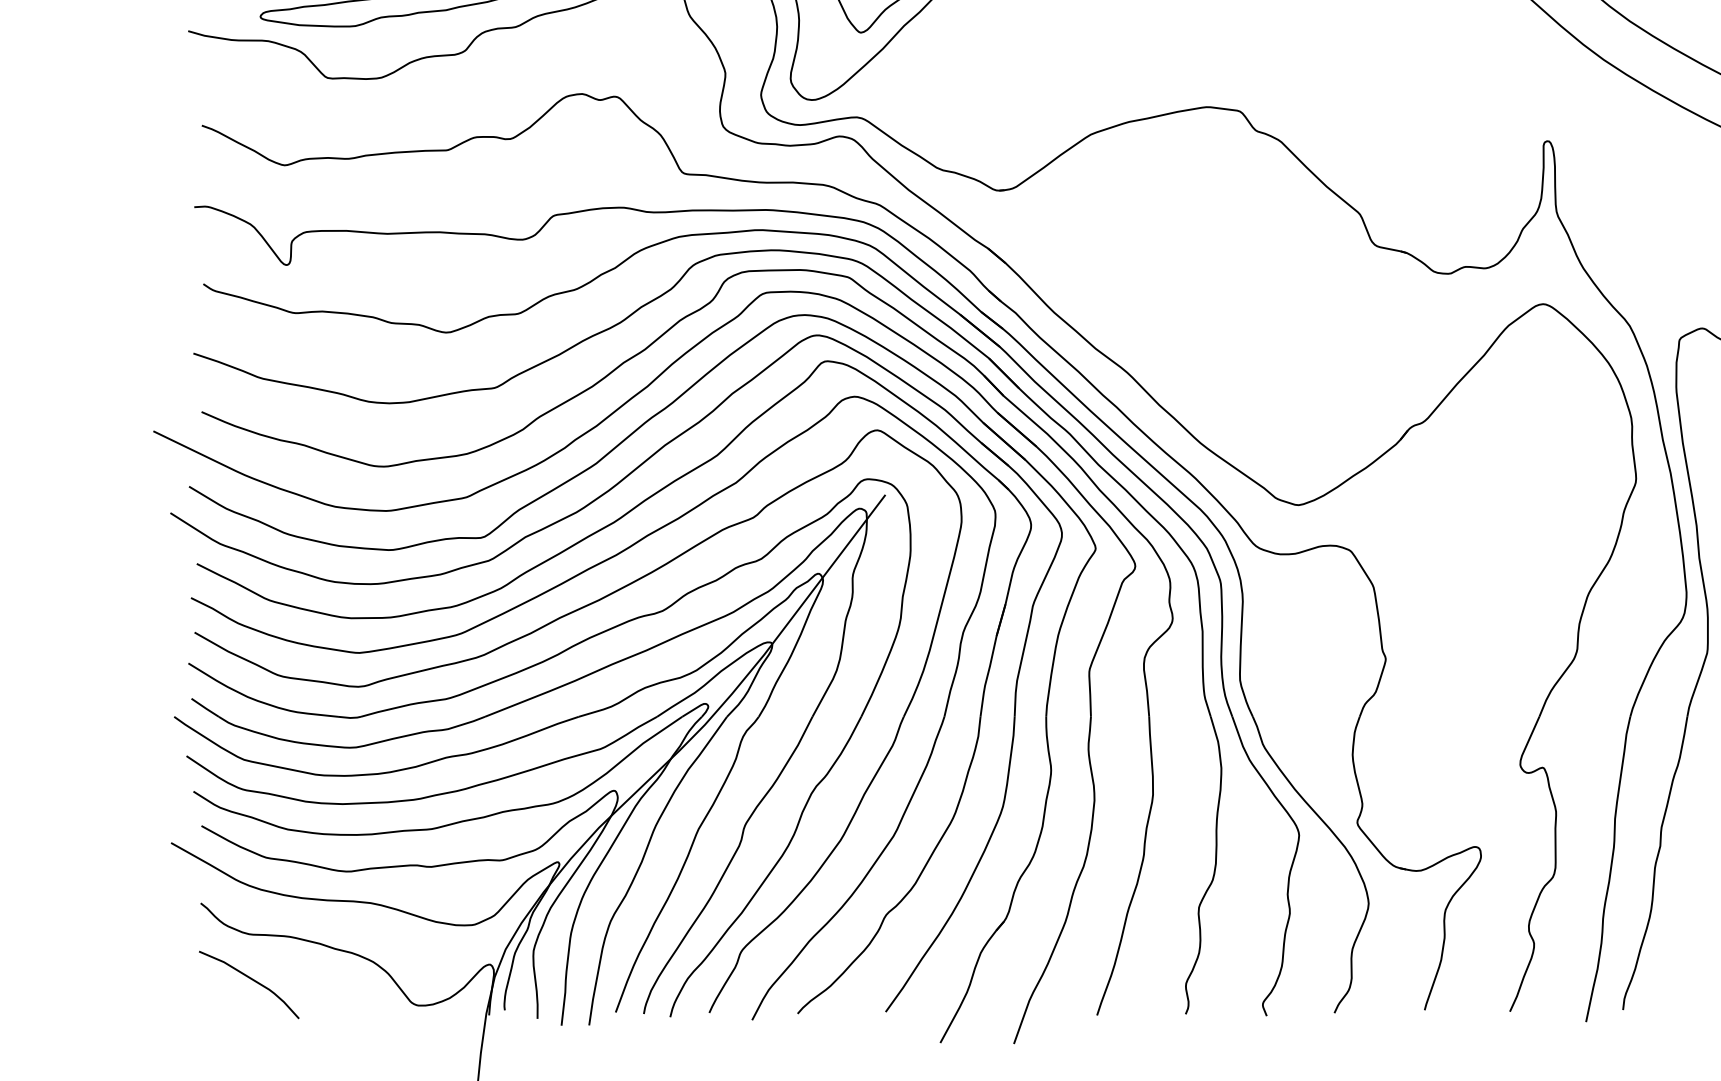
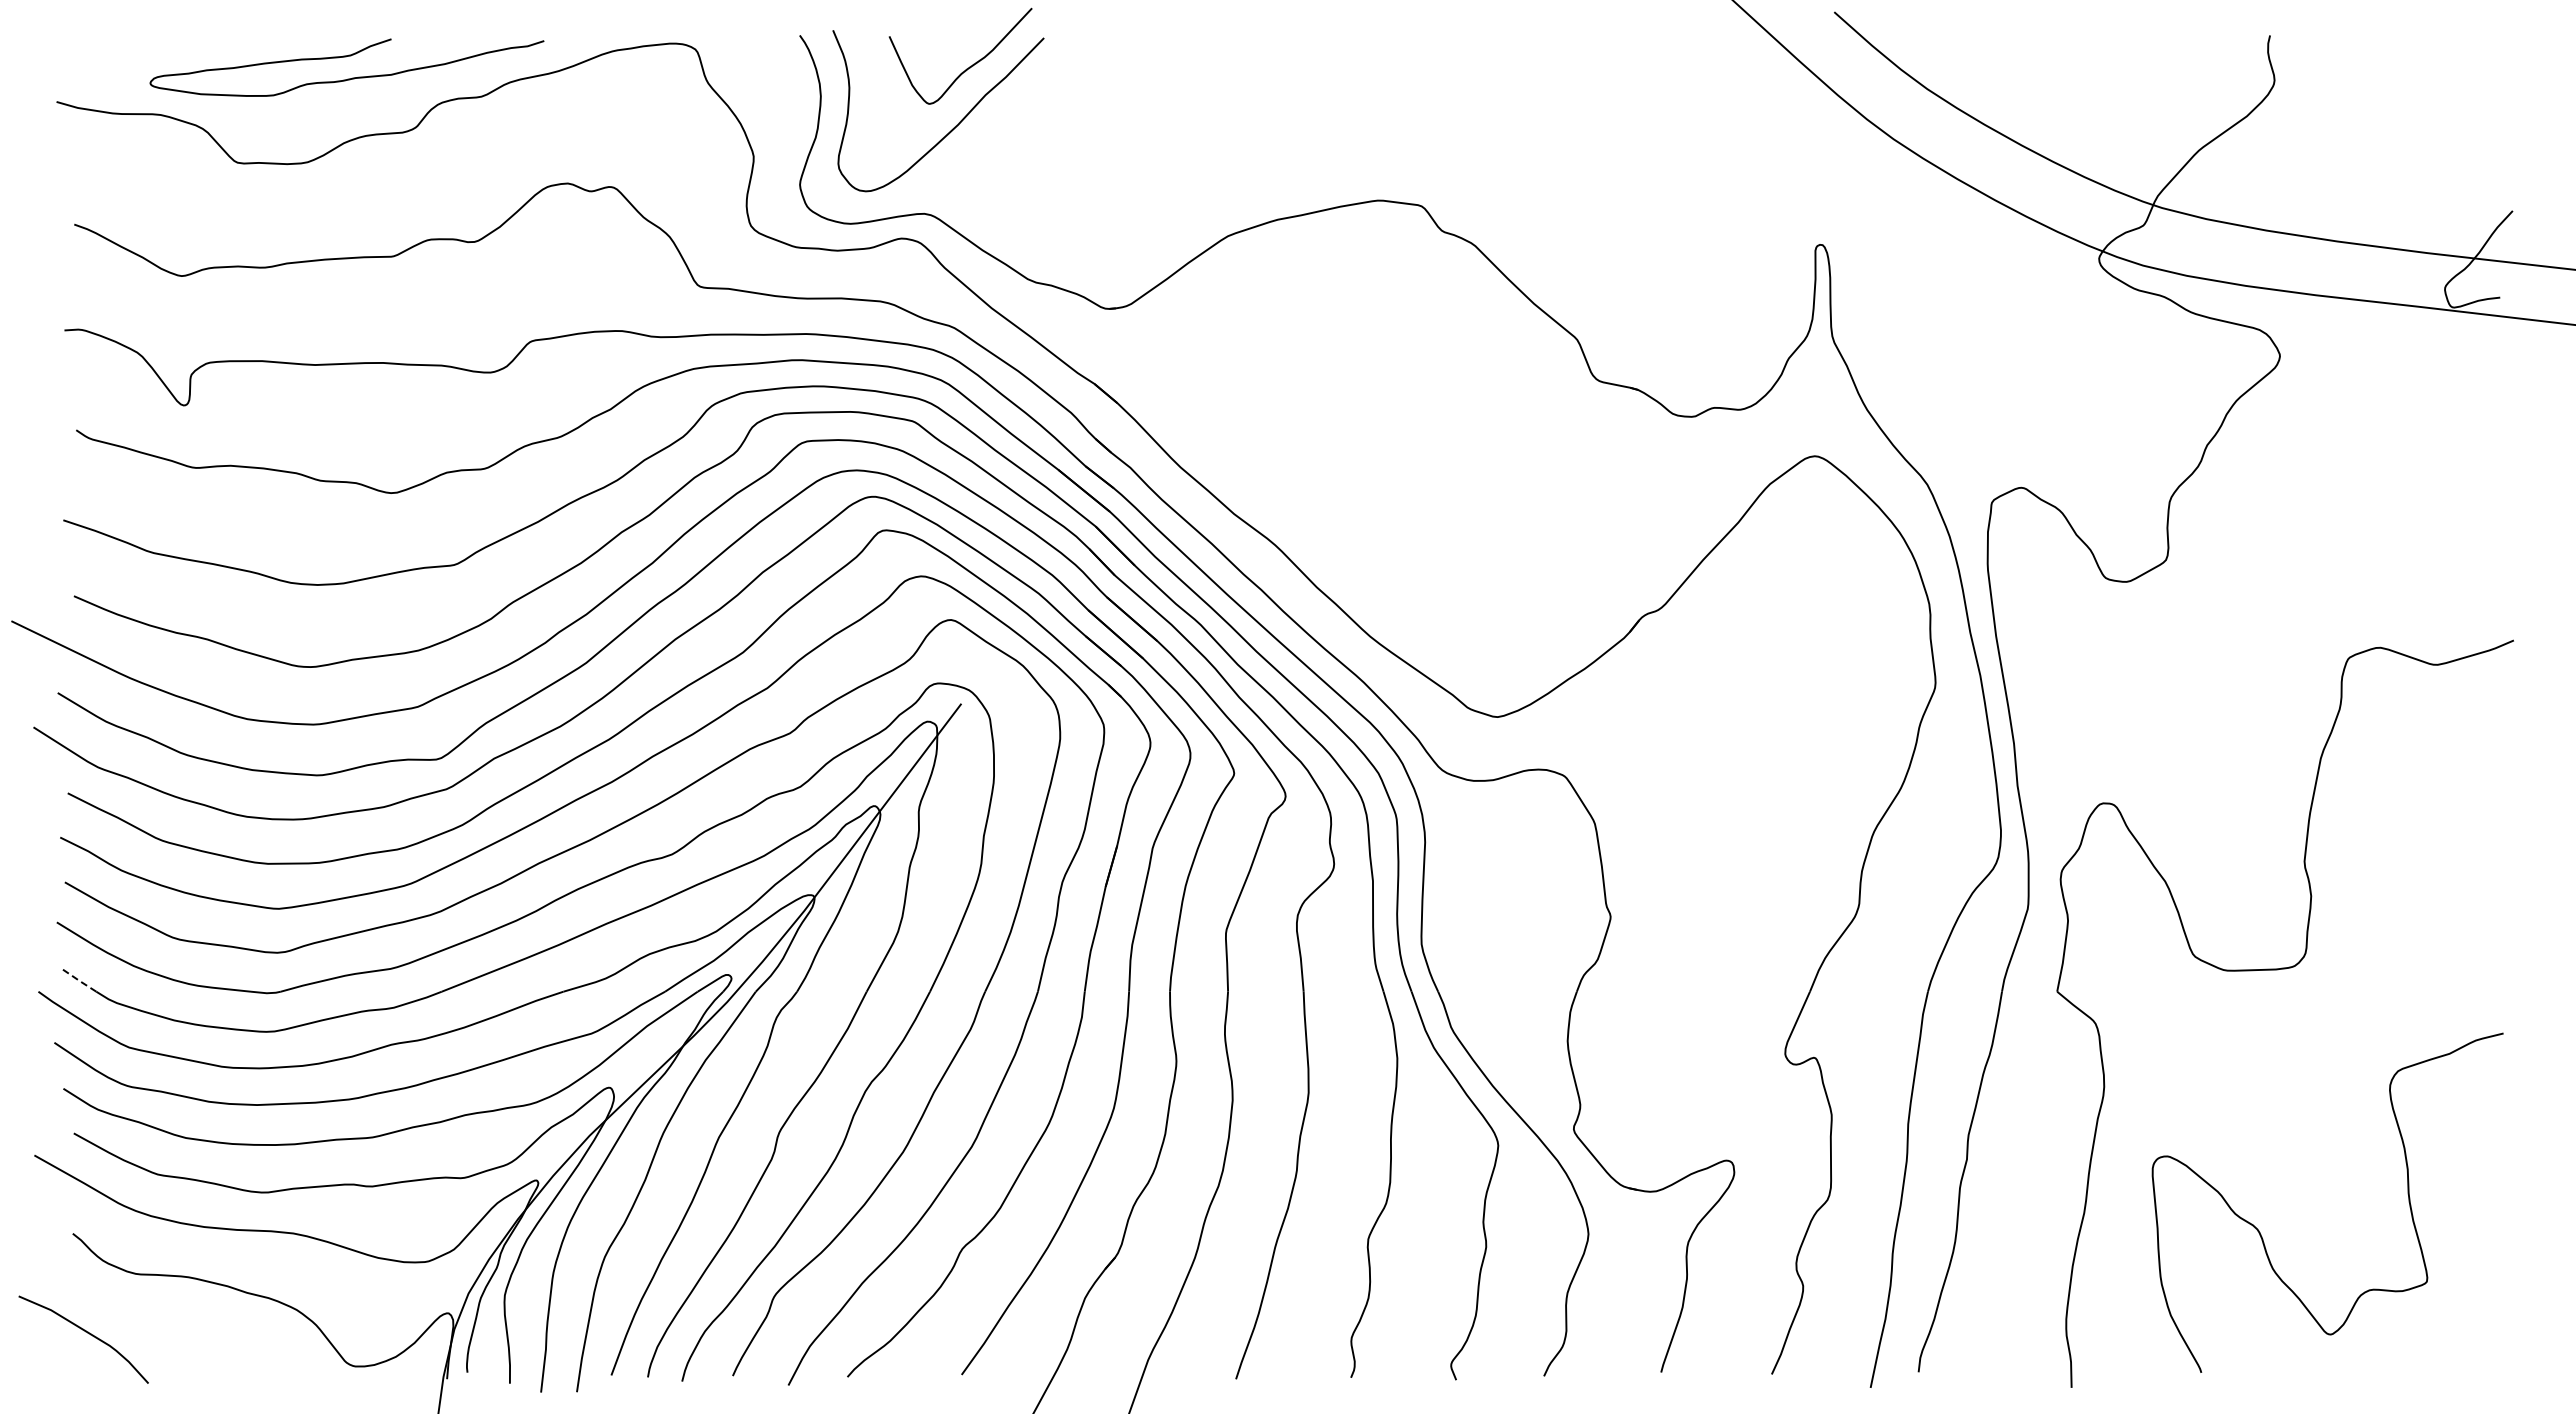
line: (205, 708) -> (78, 980), solid -> dashed
curve: (252, 980) -> (87, 1333), moved

